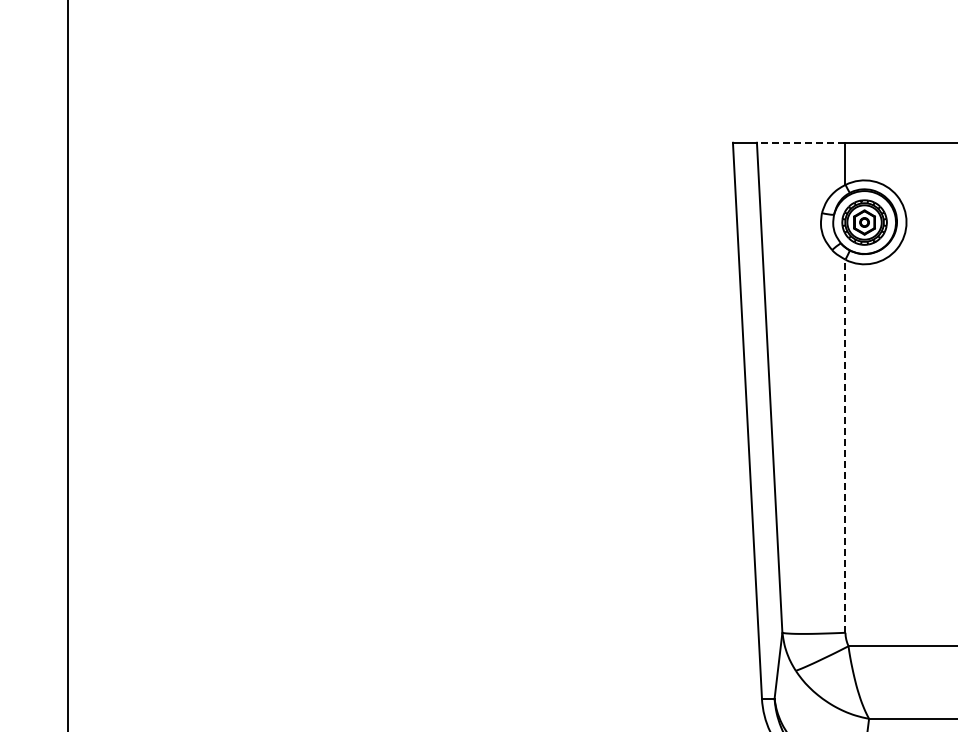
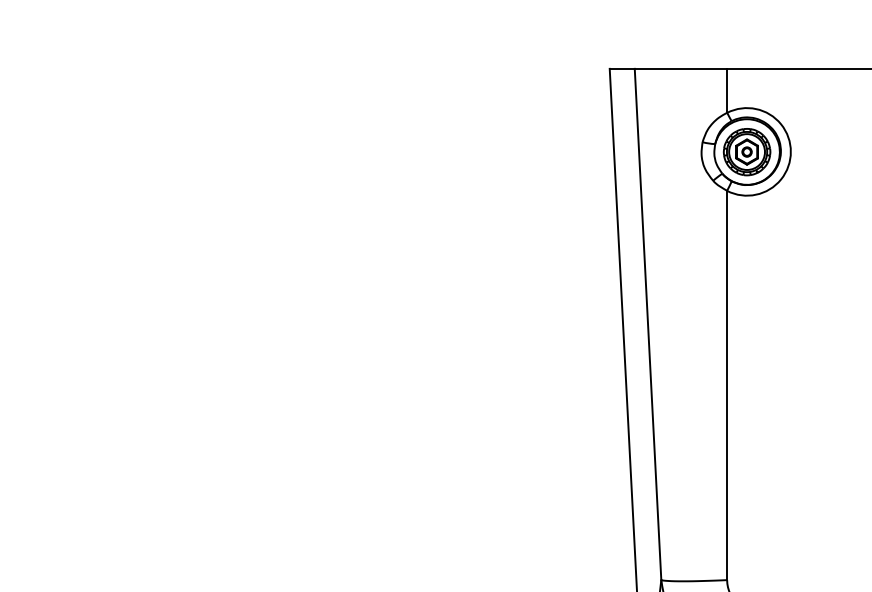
line: (800, 142) -> (680, 68), dashed -> solid
line: (845, 446) -> (727, 385), dashed -> solid

